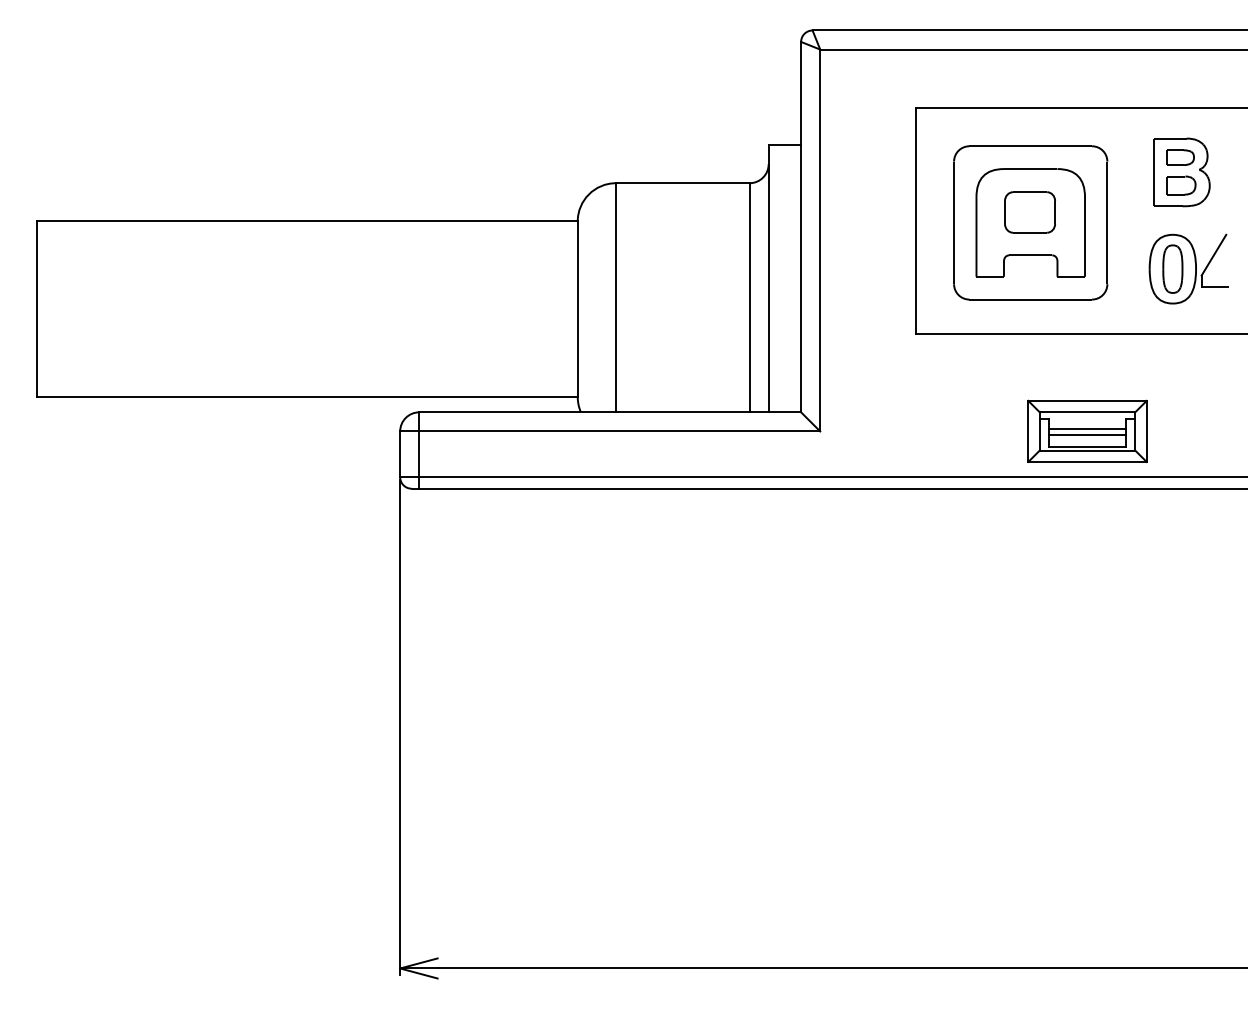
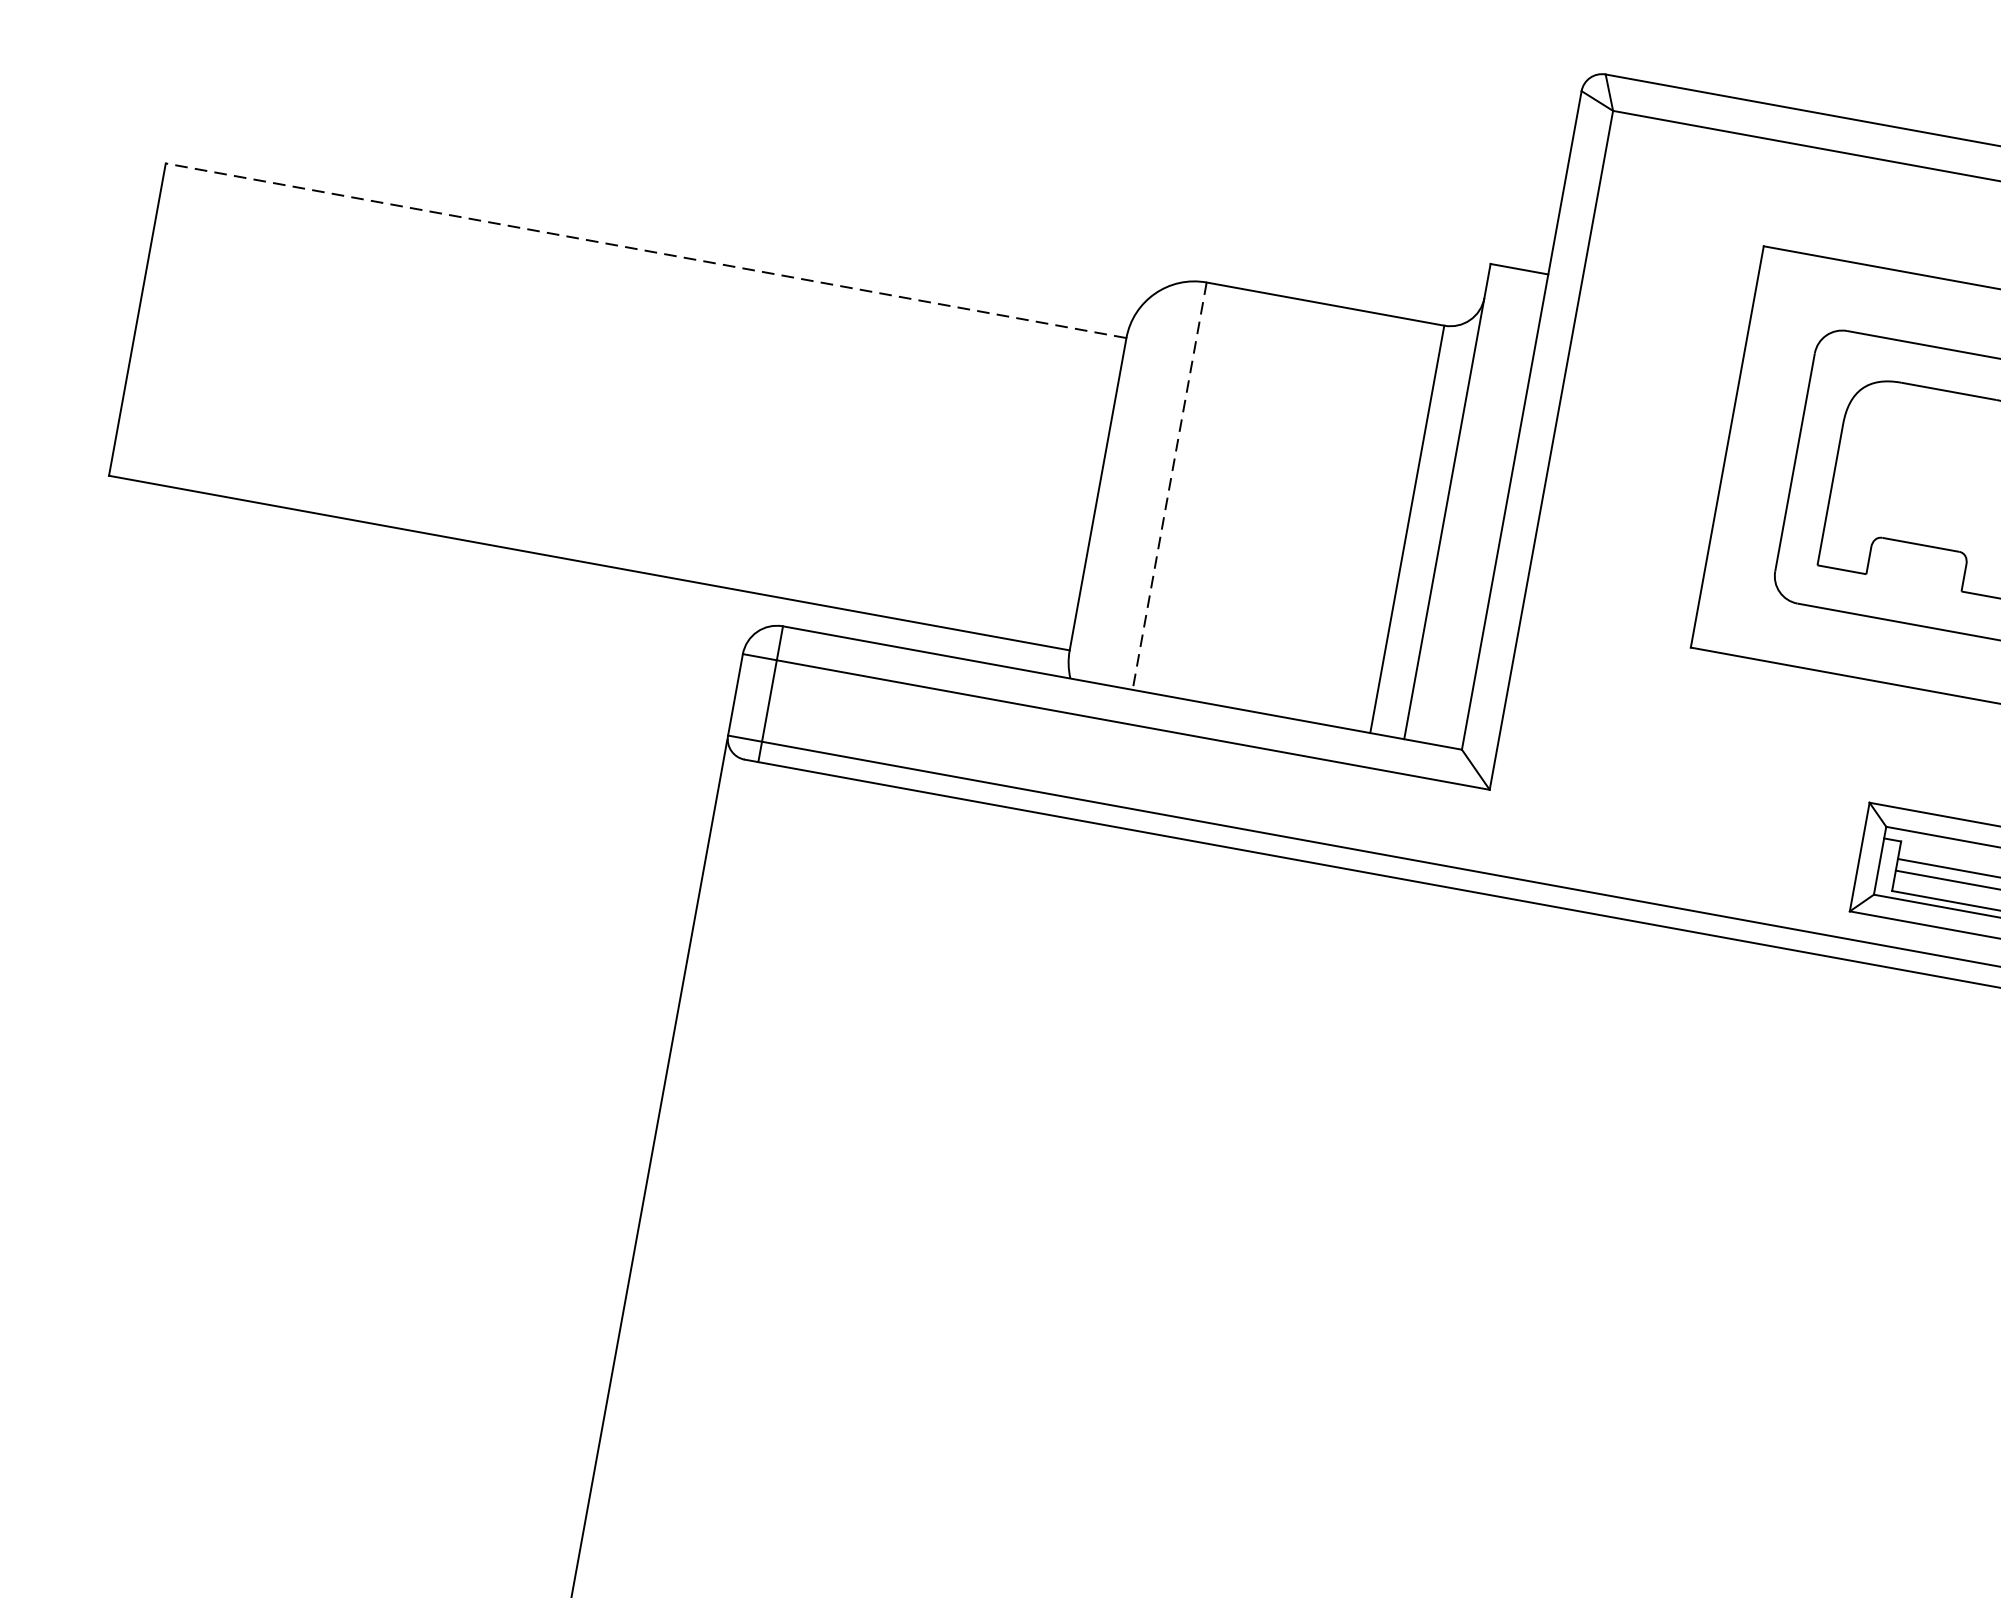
part: (1029, 212) -> (1932, 468), removed
line: (307, 221) -> (645, 250), solid -> dashed
line: (615, 297) -> (1168, 485), solid -> dashed

